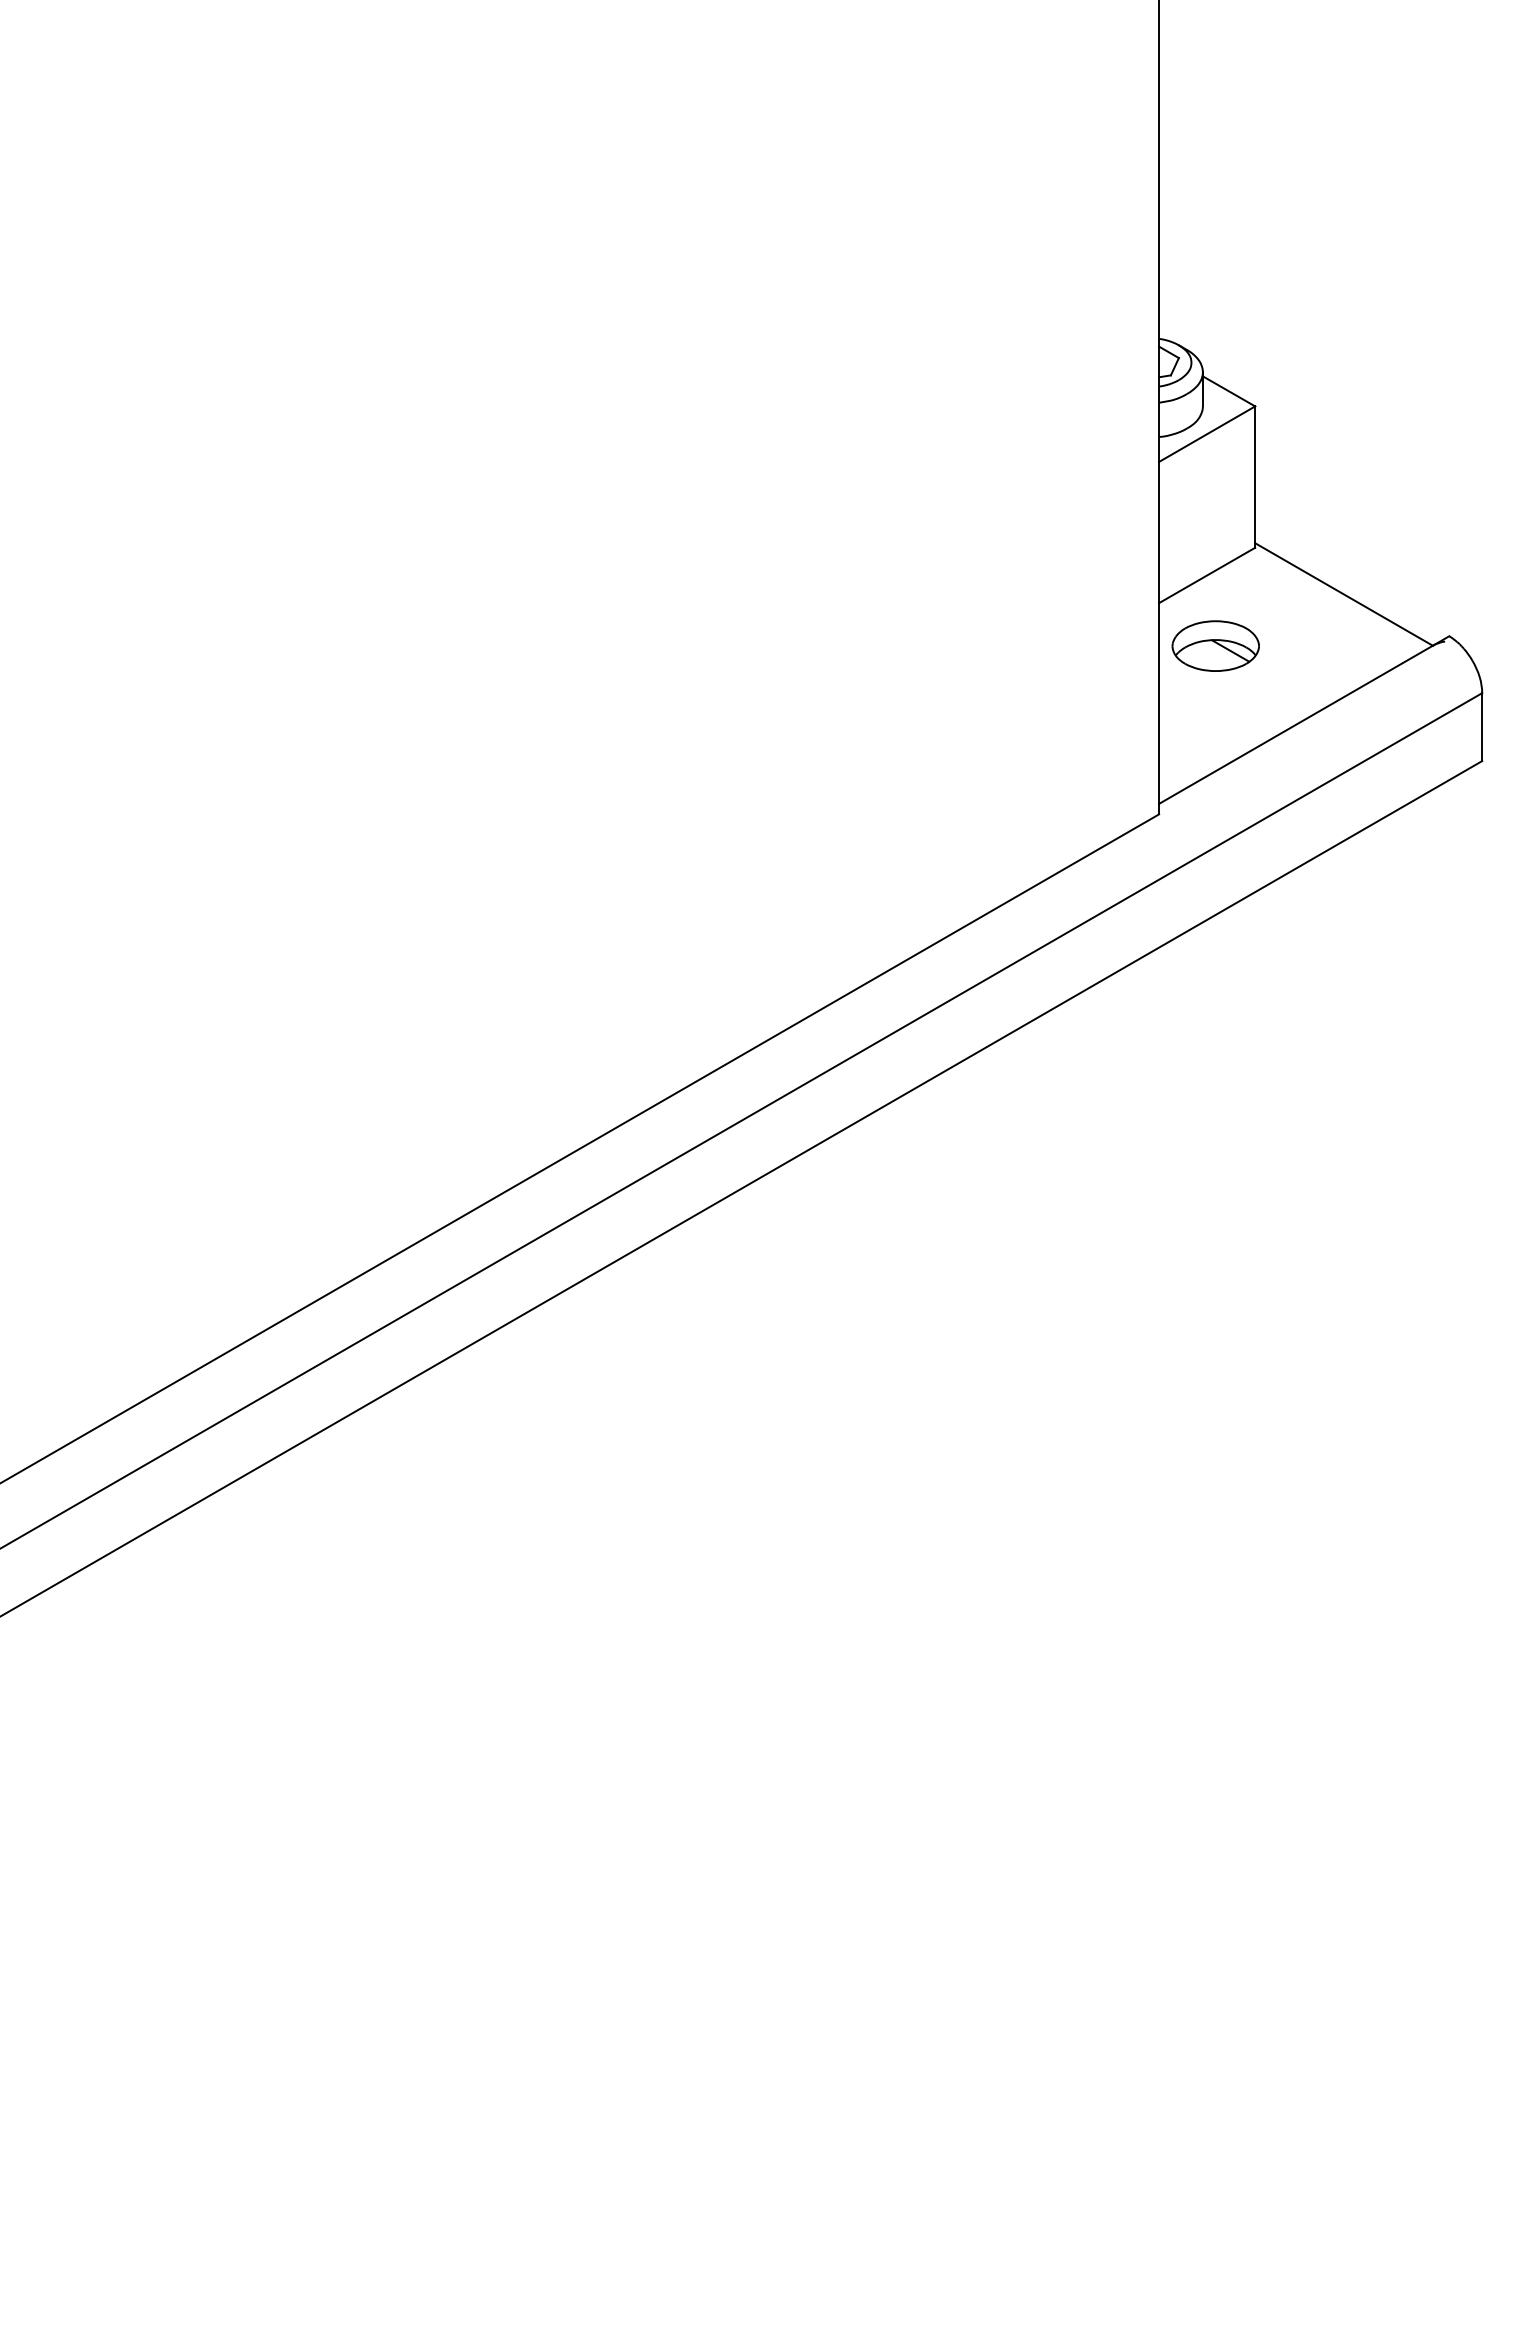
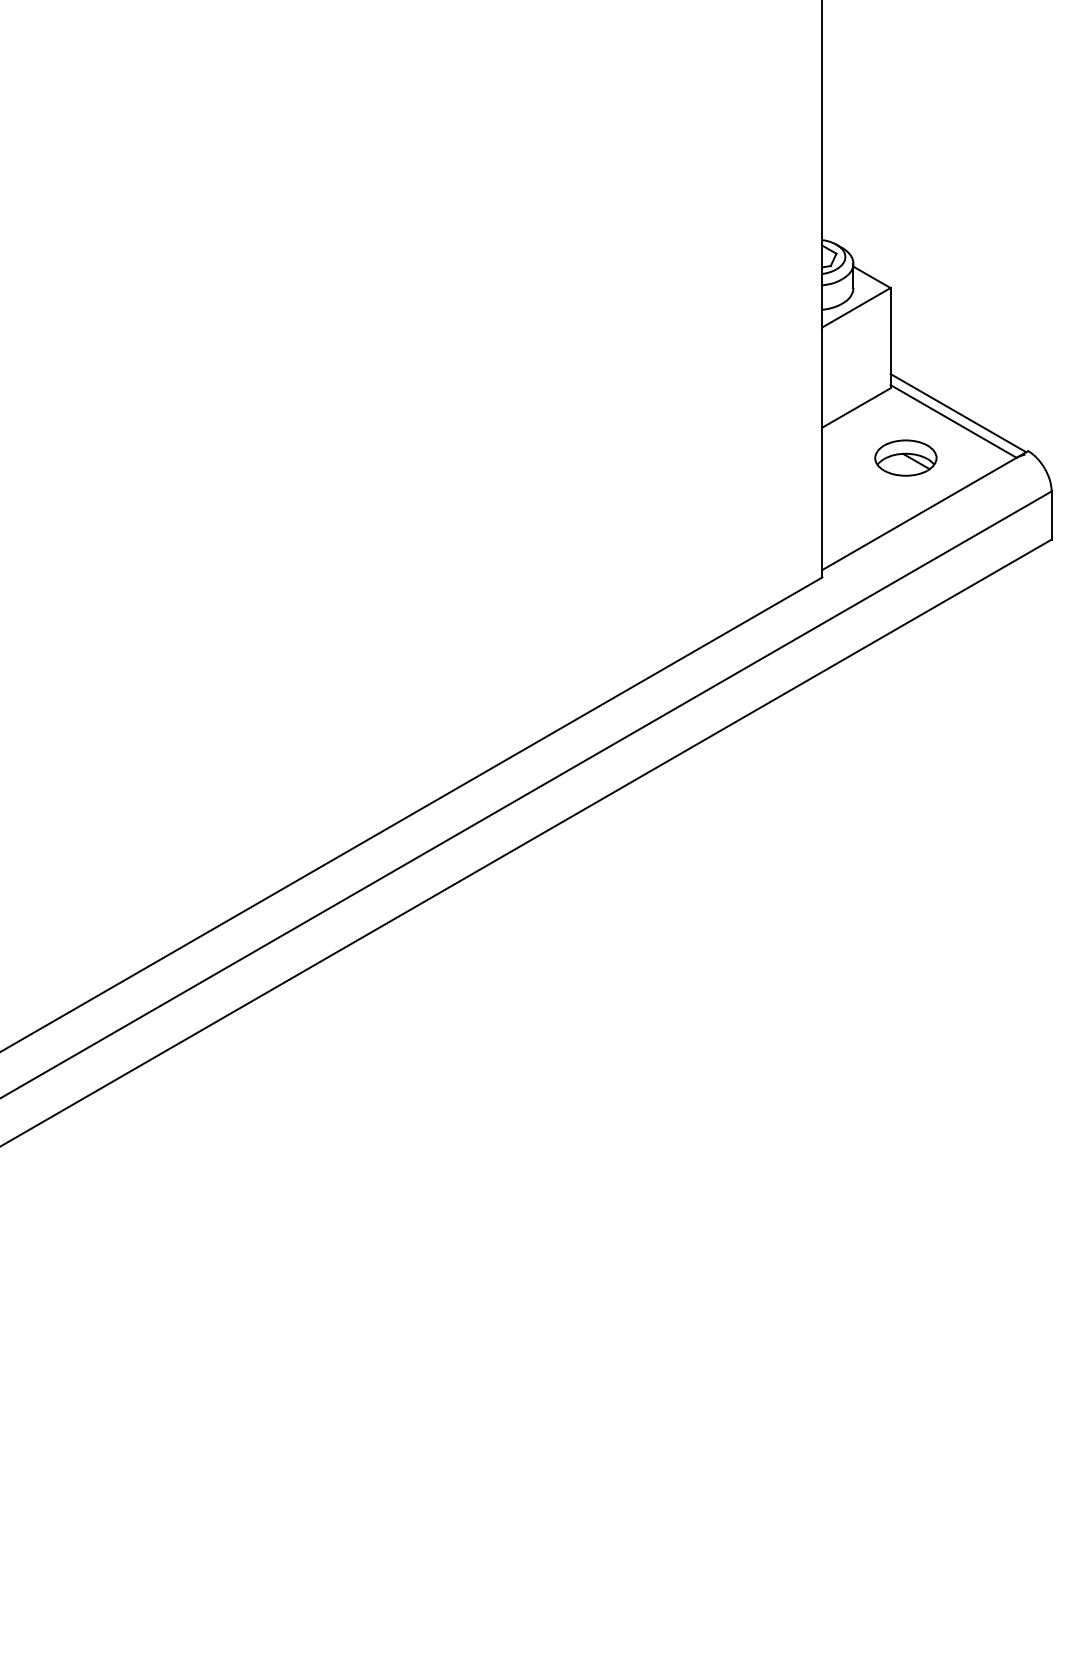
line: (1350, 582) -> (958, 412), added
part: (1215, 645) -> (905, 457), moved

